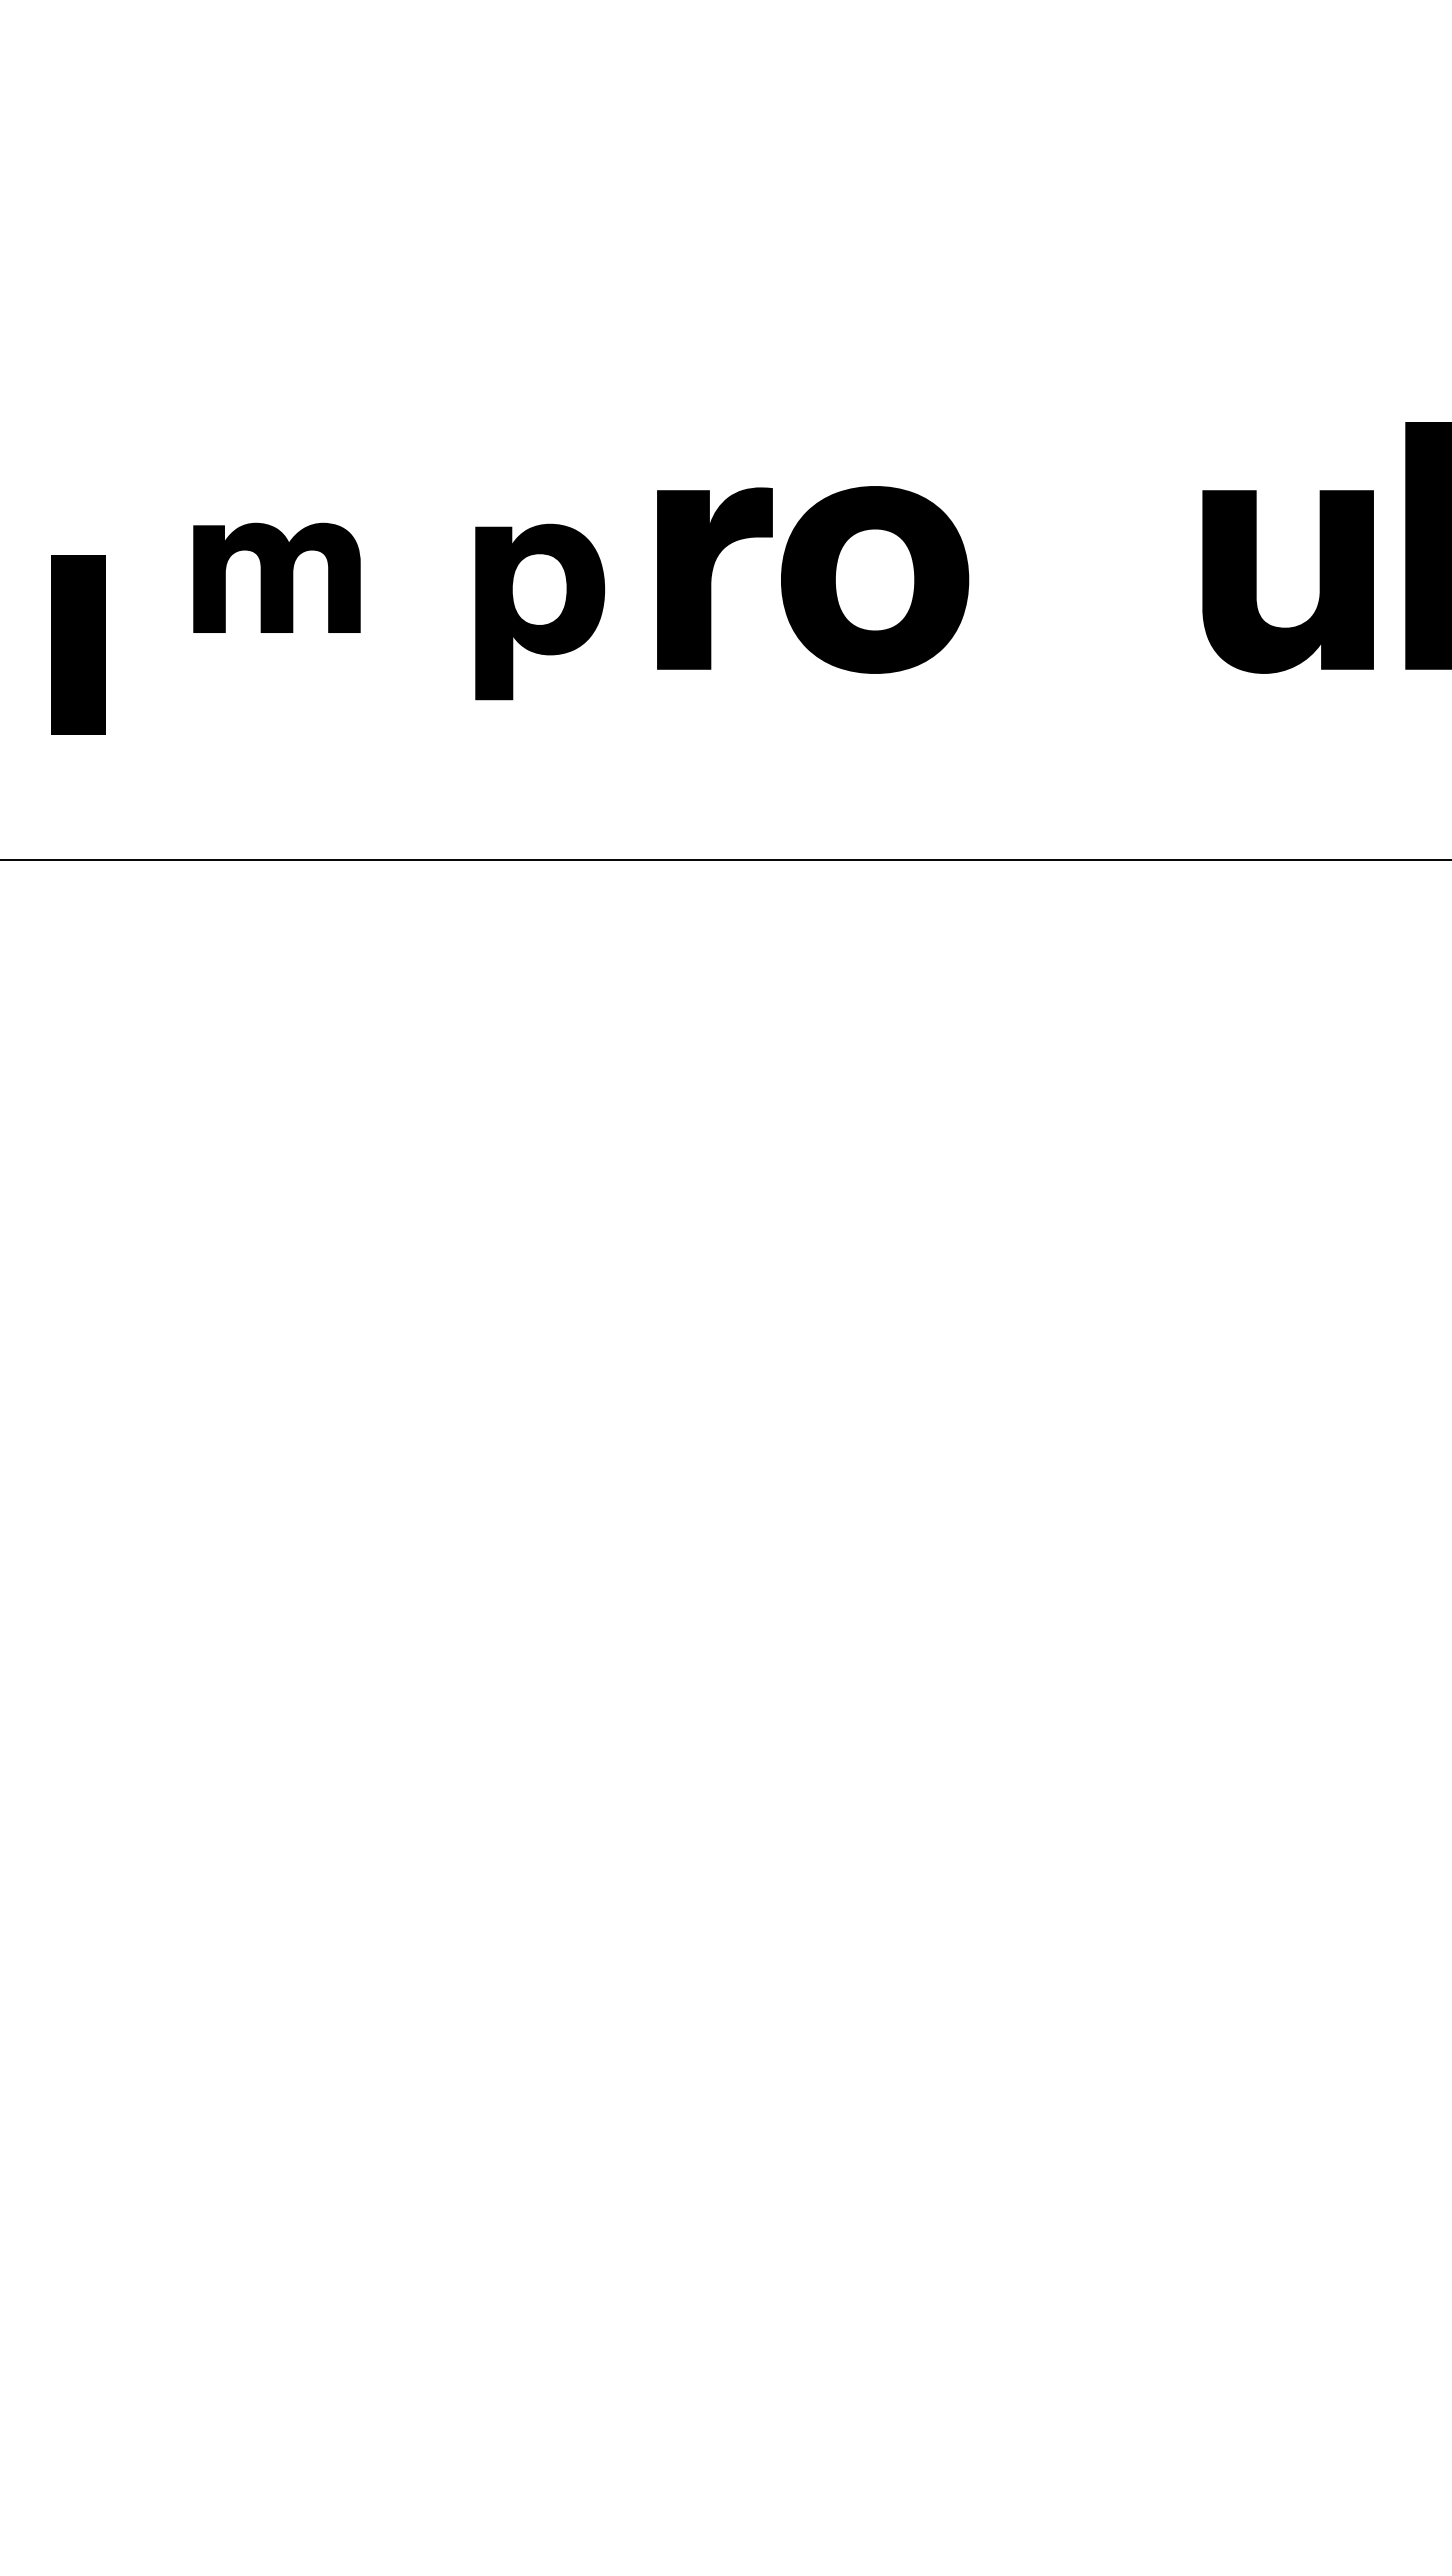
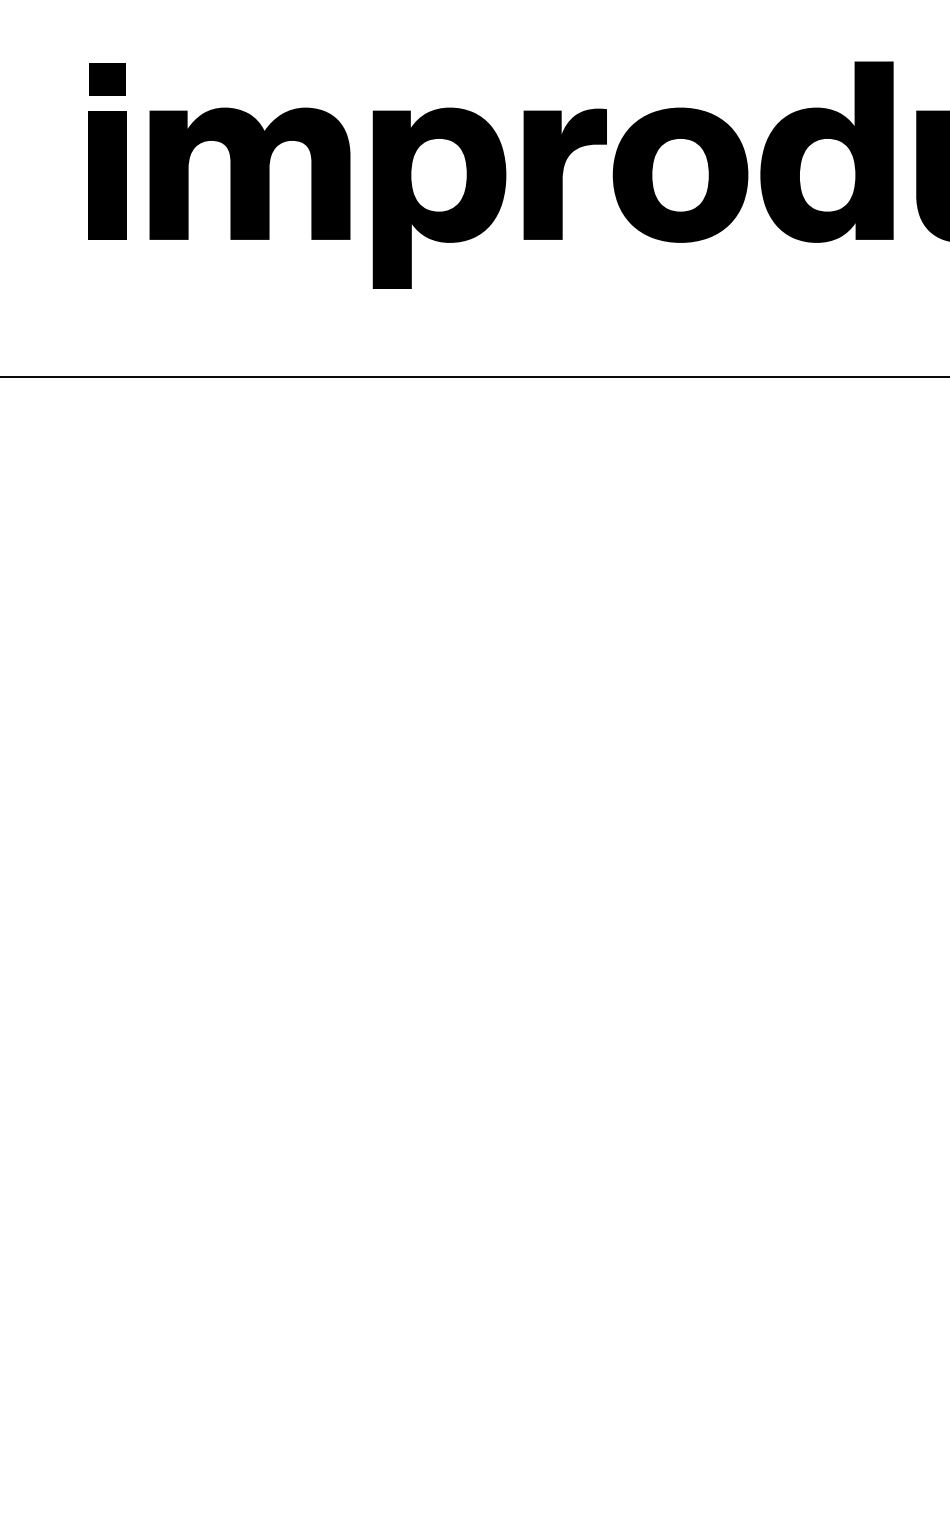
fill: (78, 446) -> (107, 79), added
part: (1078, 547) -> (827, 151), added
part: (276, 577) -> (249, 173), size x1.67
part: (539, 611) -> (439, 197), size x1.43
part: (78, 644) -> (107, 174), moved

